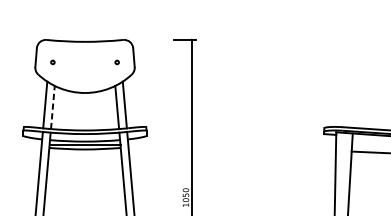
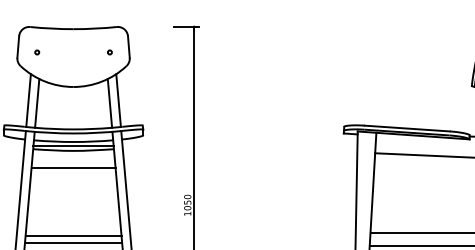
line: (53, 106) -> (37, 102), dashed -> solid
line: (84, 164) -> (73, 167), added

